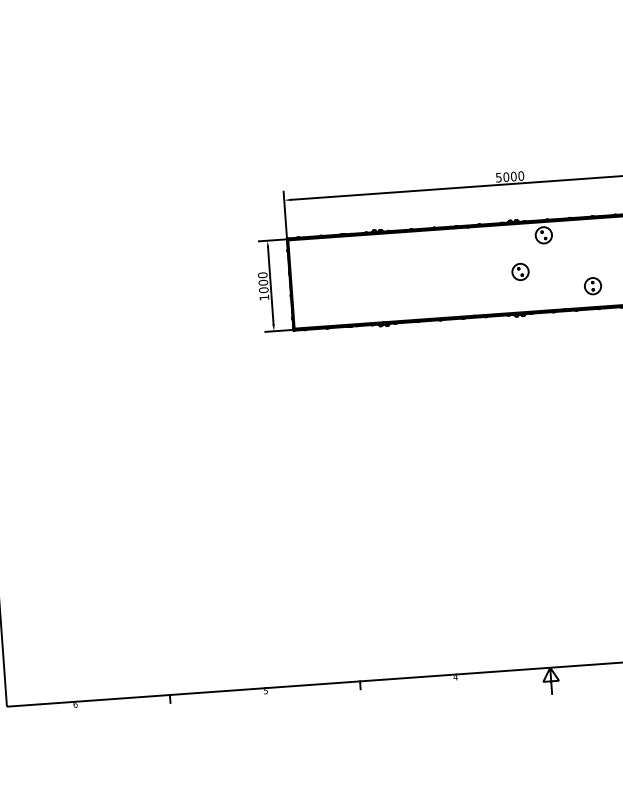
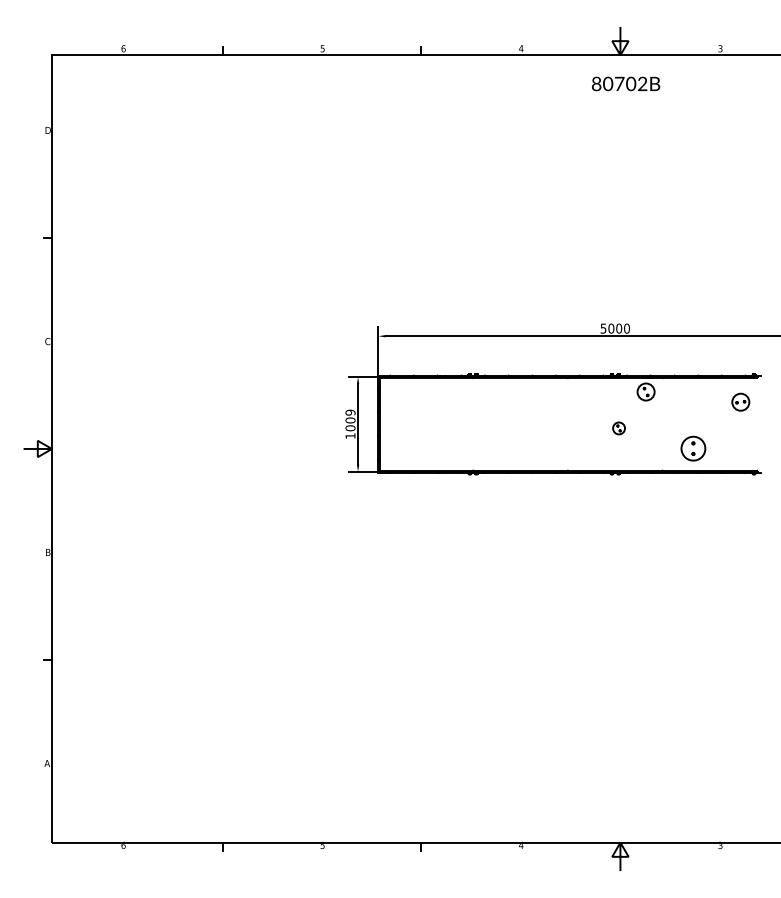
part: (519, 272) -> (618, 428), size x0.7
text: (262, 275) -> (350, 412), 1000 -> 1009
part: (593, 286) -> (693, 448), size x1.4

